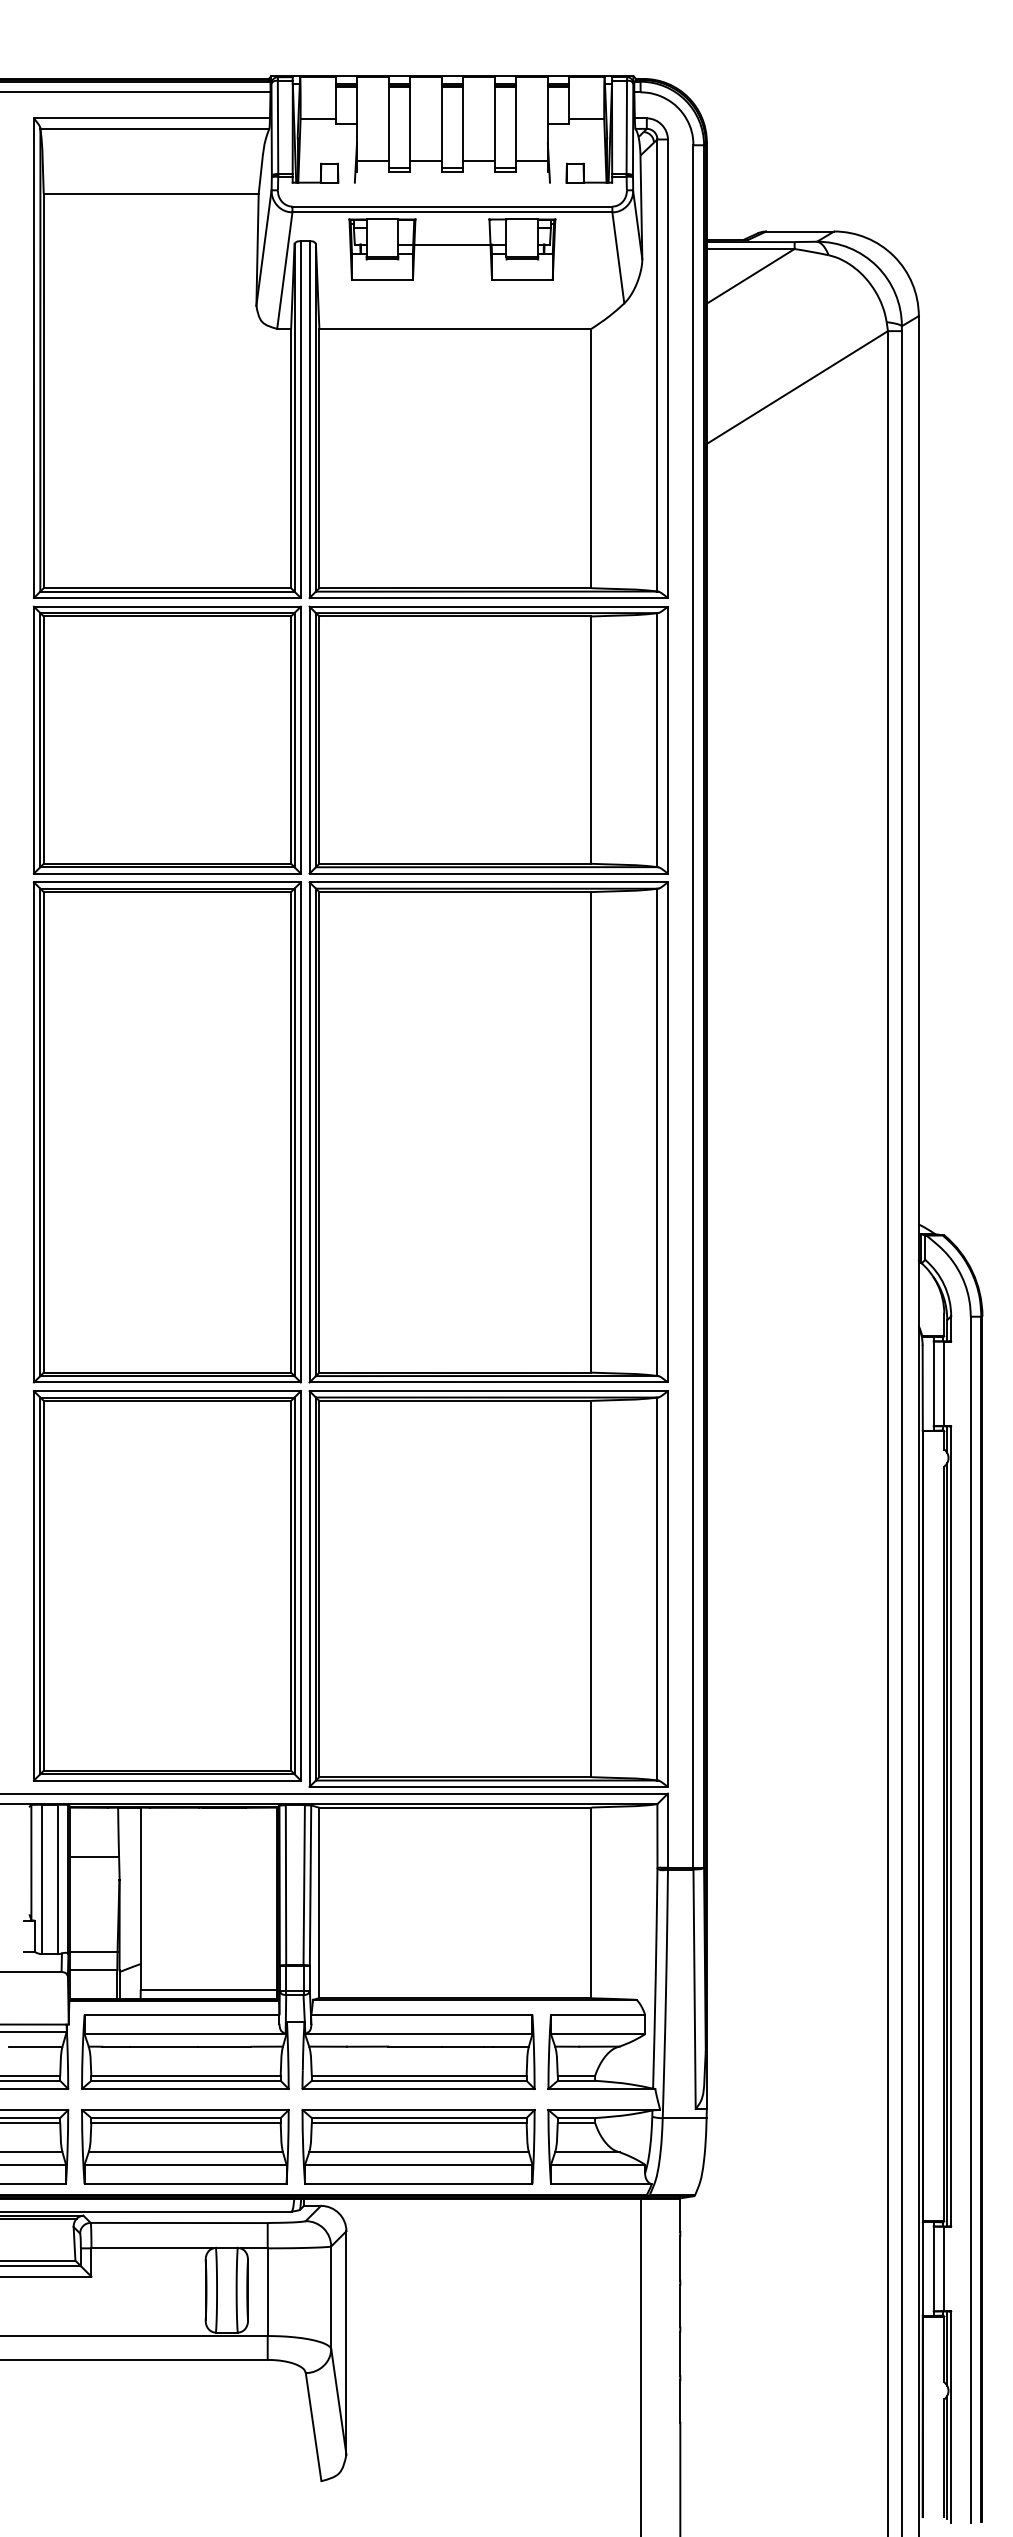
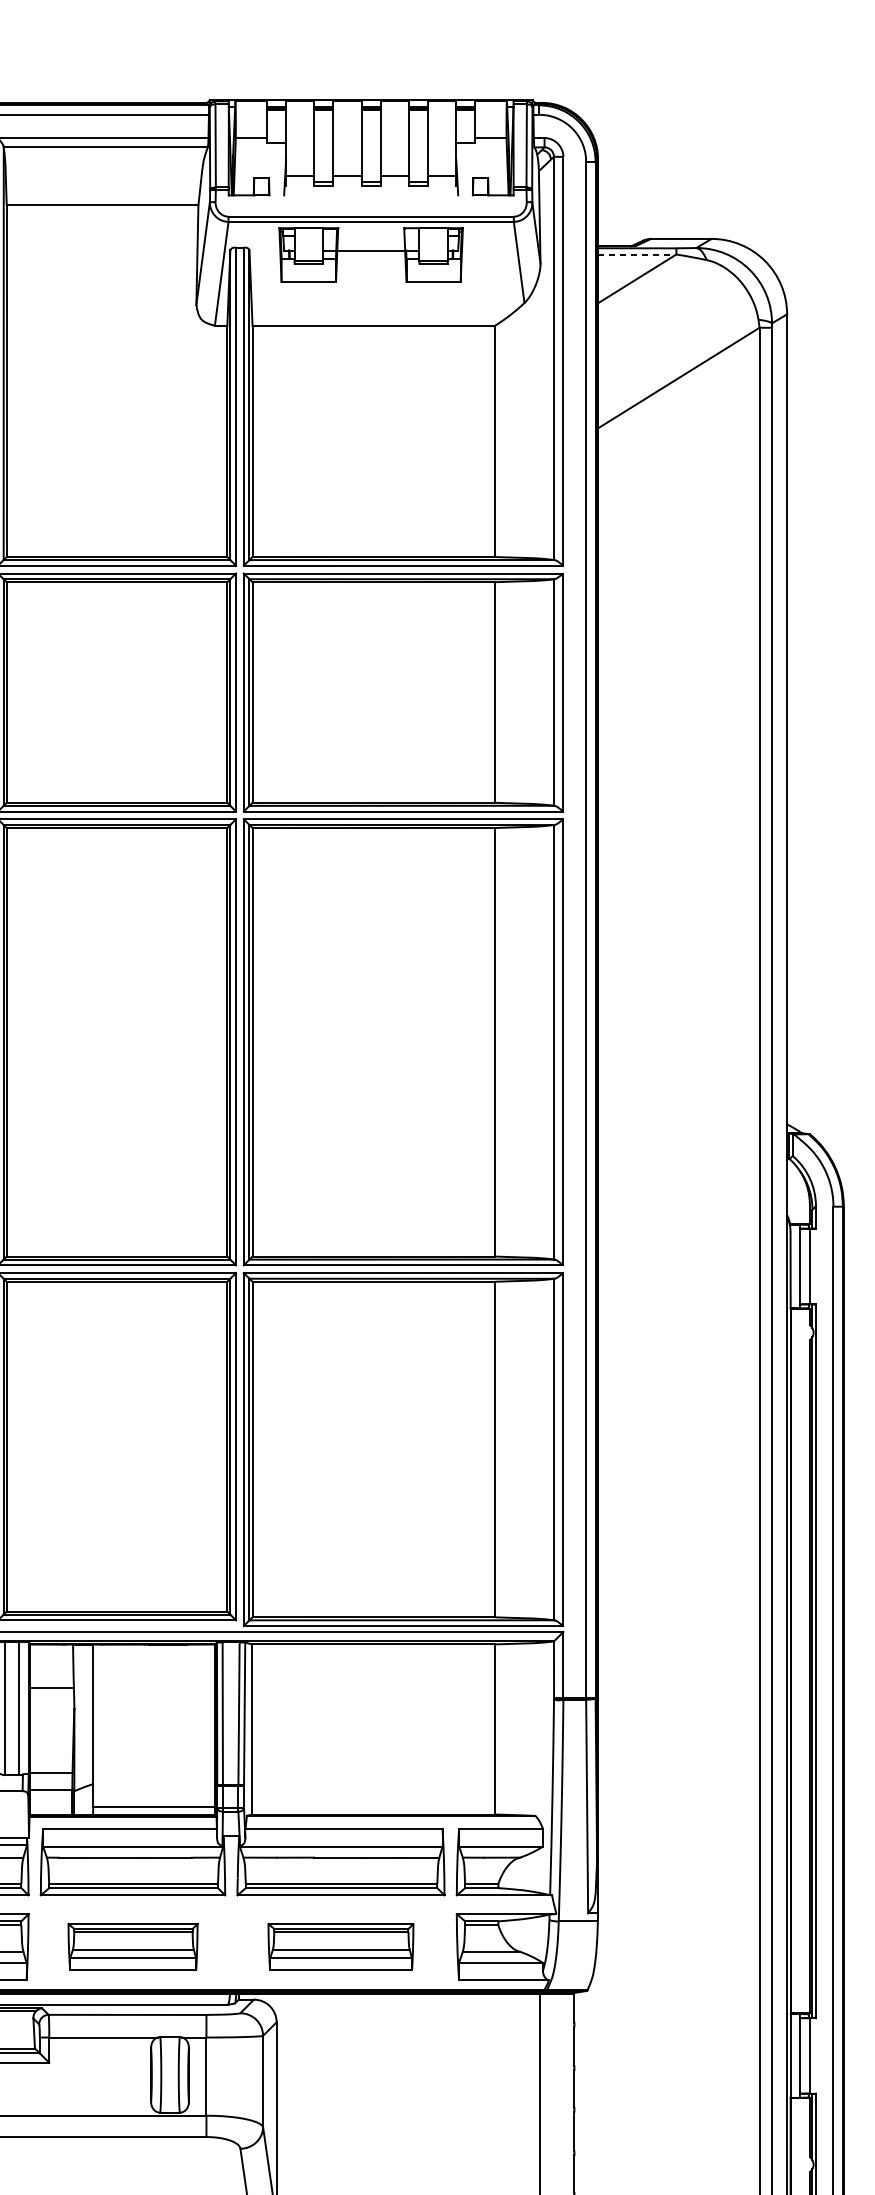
line: (750, 249) -> (637, 254), solid -> dashed
part: (185, 2146) -> (133, 1946), size x0.7
part: (418, 2146) -> (340, 1946), size x0.7

